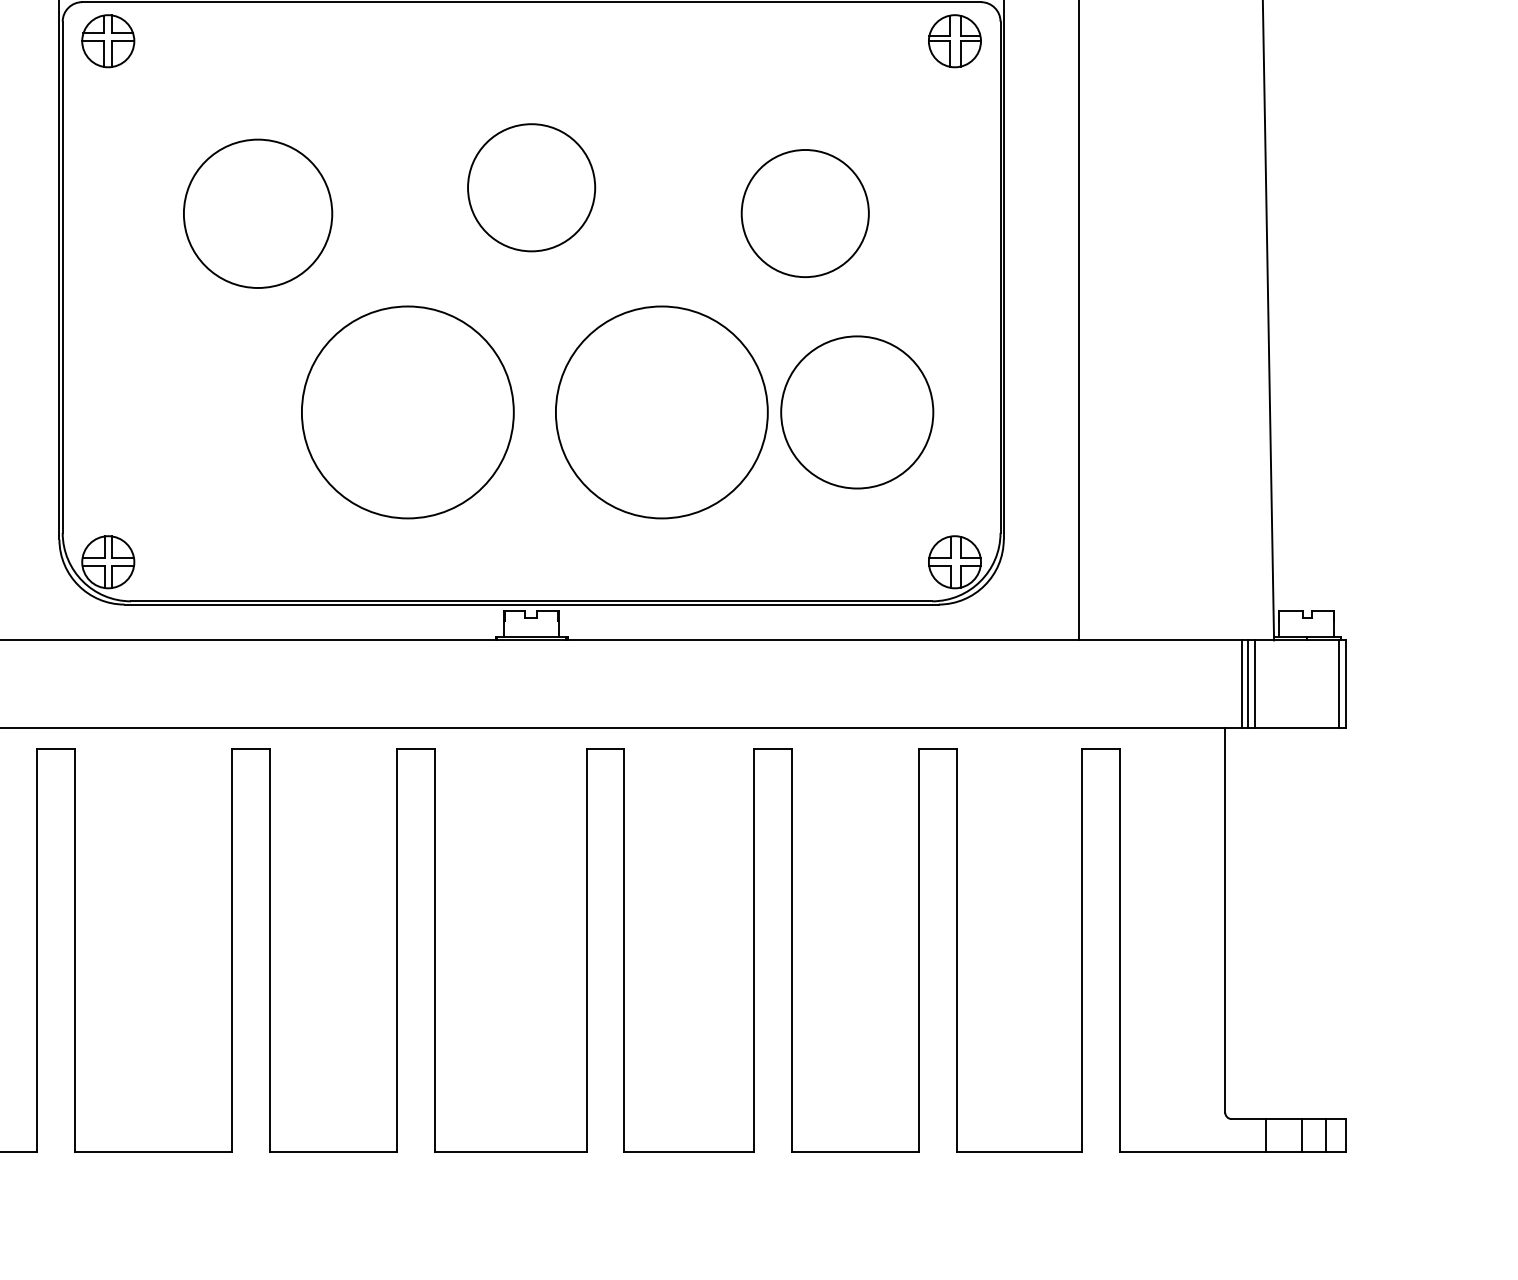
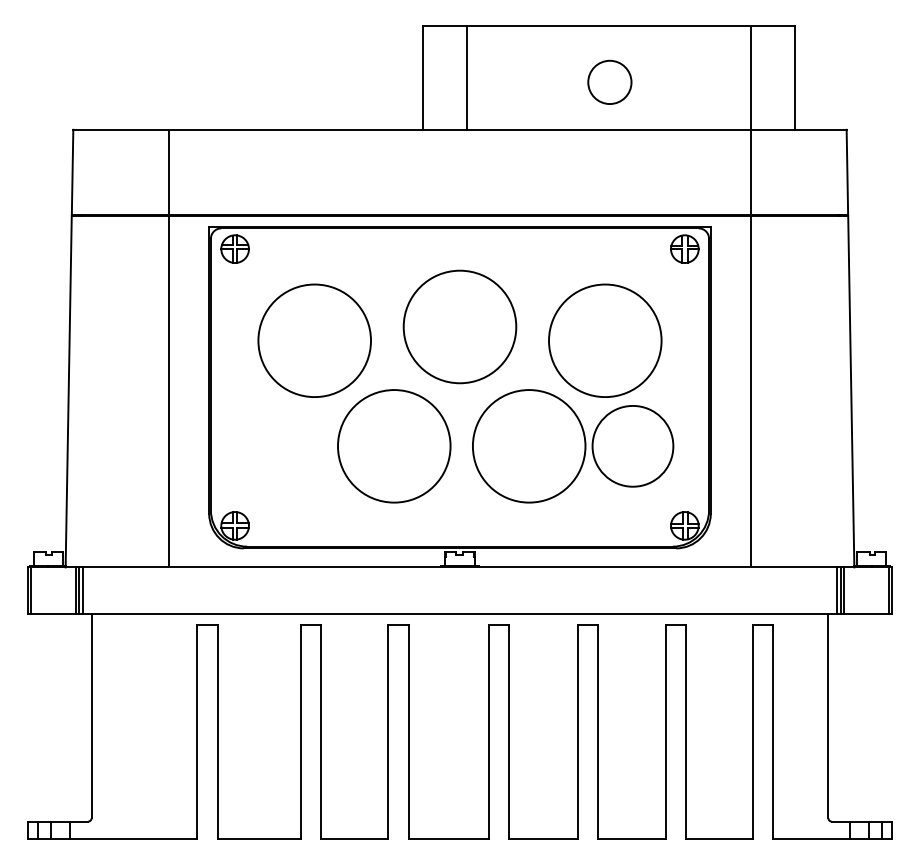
circle: (530, 186) -> (459, 326), size x1.67
circle: (257, 213) -> (314, 340), size x1.43
circle: (805, 213) -> (605, 340), size x1.67

